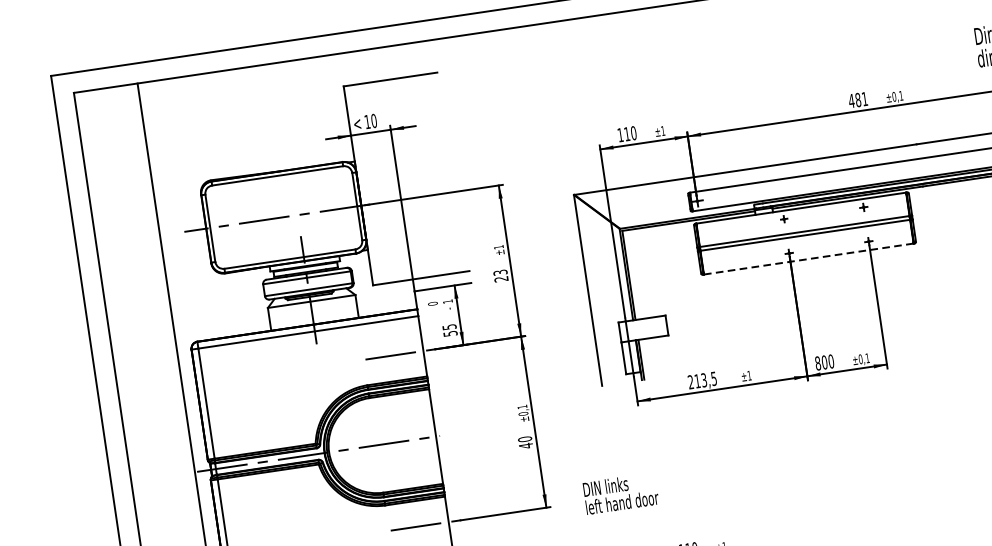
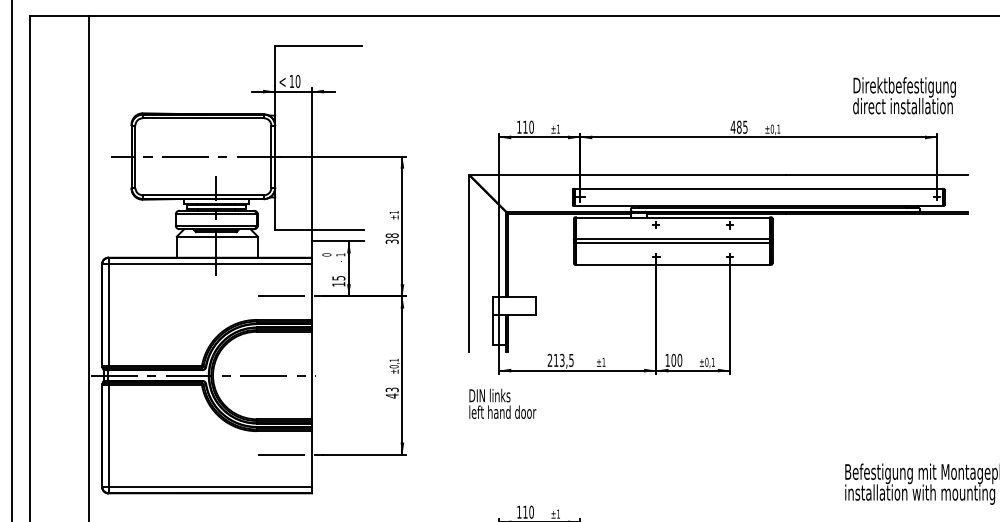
text: (864, 98) -> (745, 126), 481 -> 485
line: (809, 258) -> (673, 264), dashed -> solid
text: (500, 275) -> (391, 238), 23 -> 38
text: (450, 333) -> (338, 284), 55 -> 15
text: (817, 362) -> (667, 359), 800 -> 100
text: (524, 438) -> (391, 389), 40 -> 43
text: (620, 493) -> (502, 403), moved

